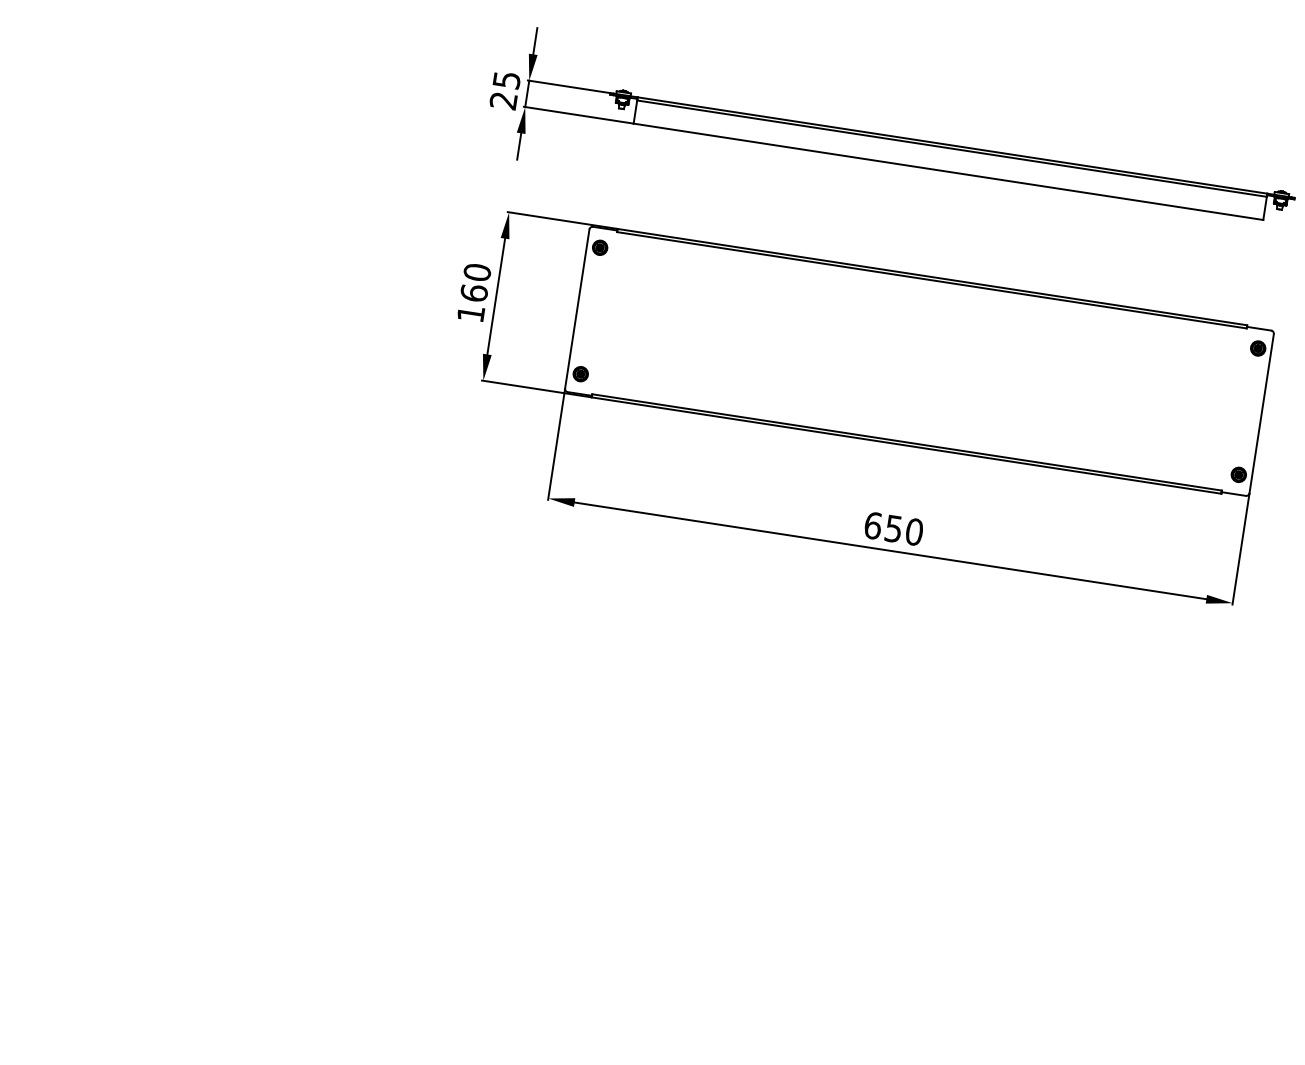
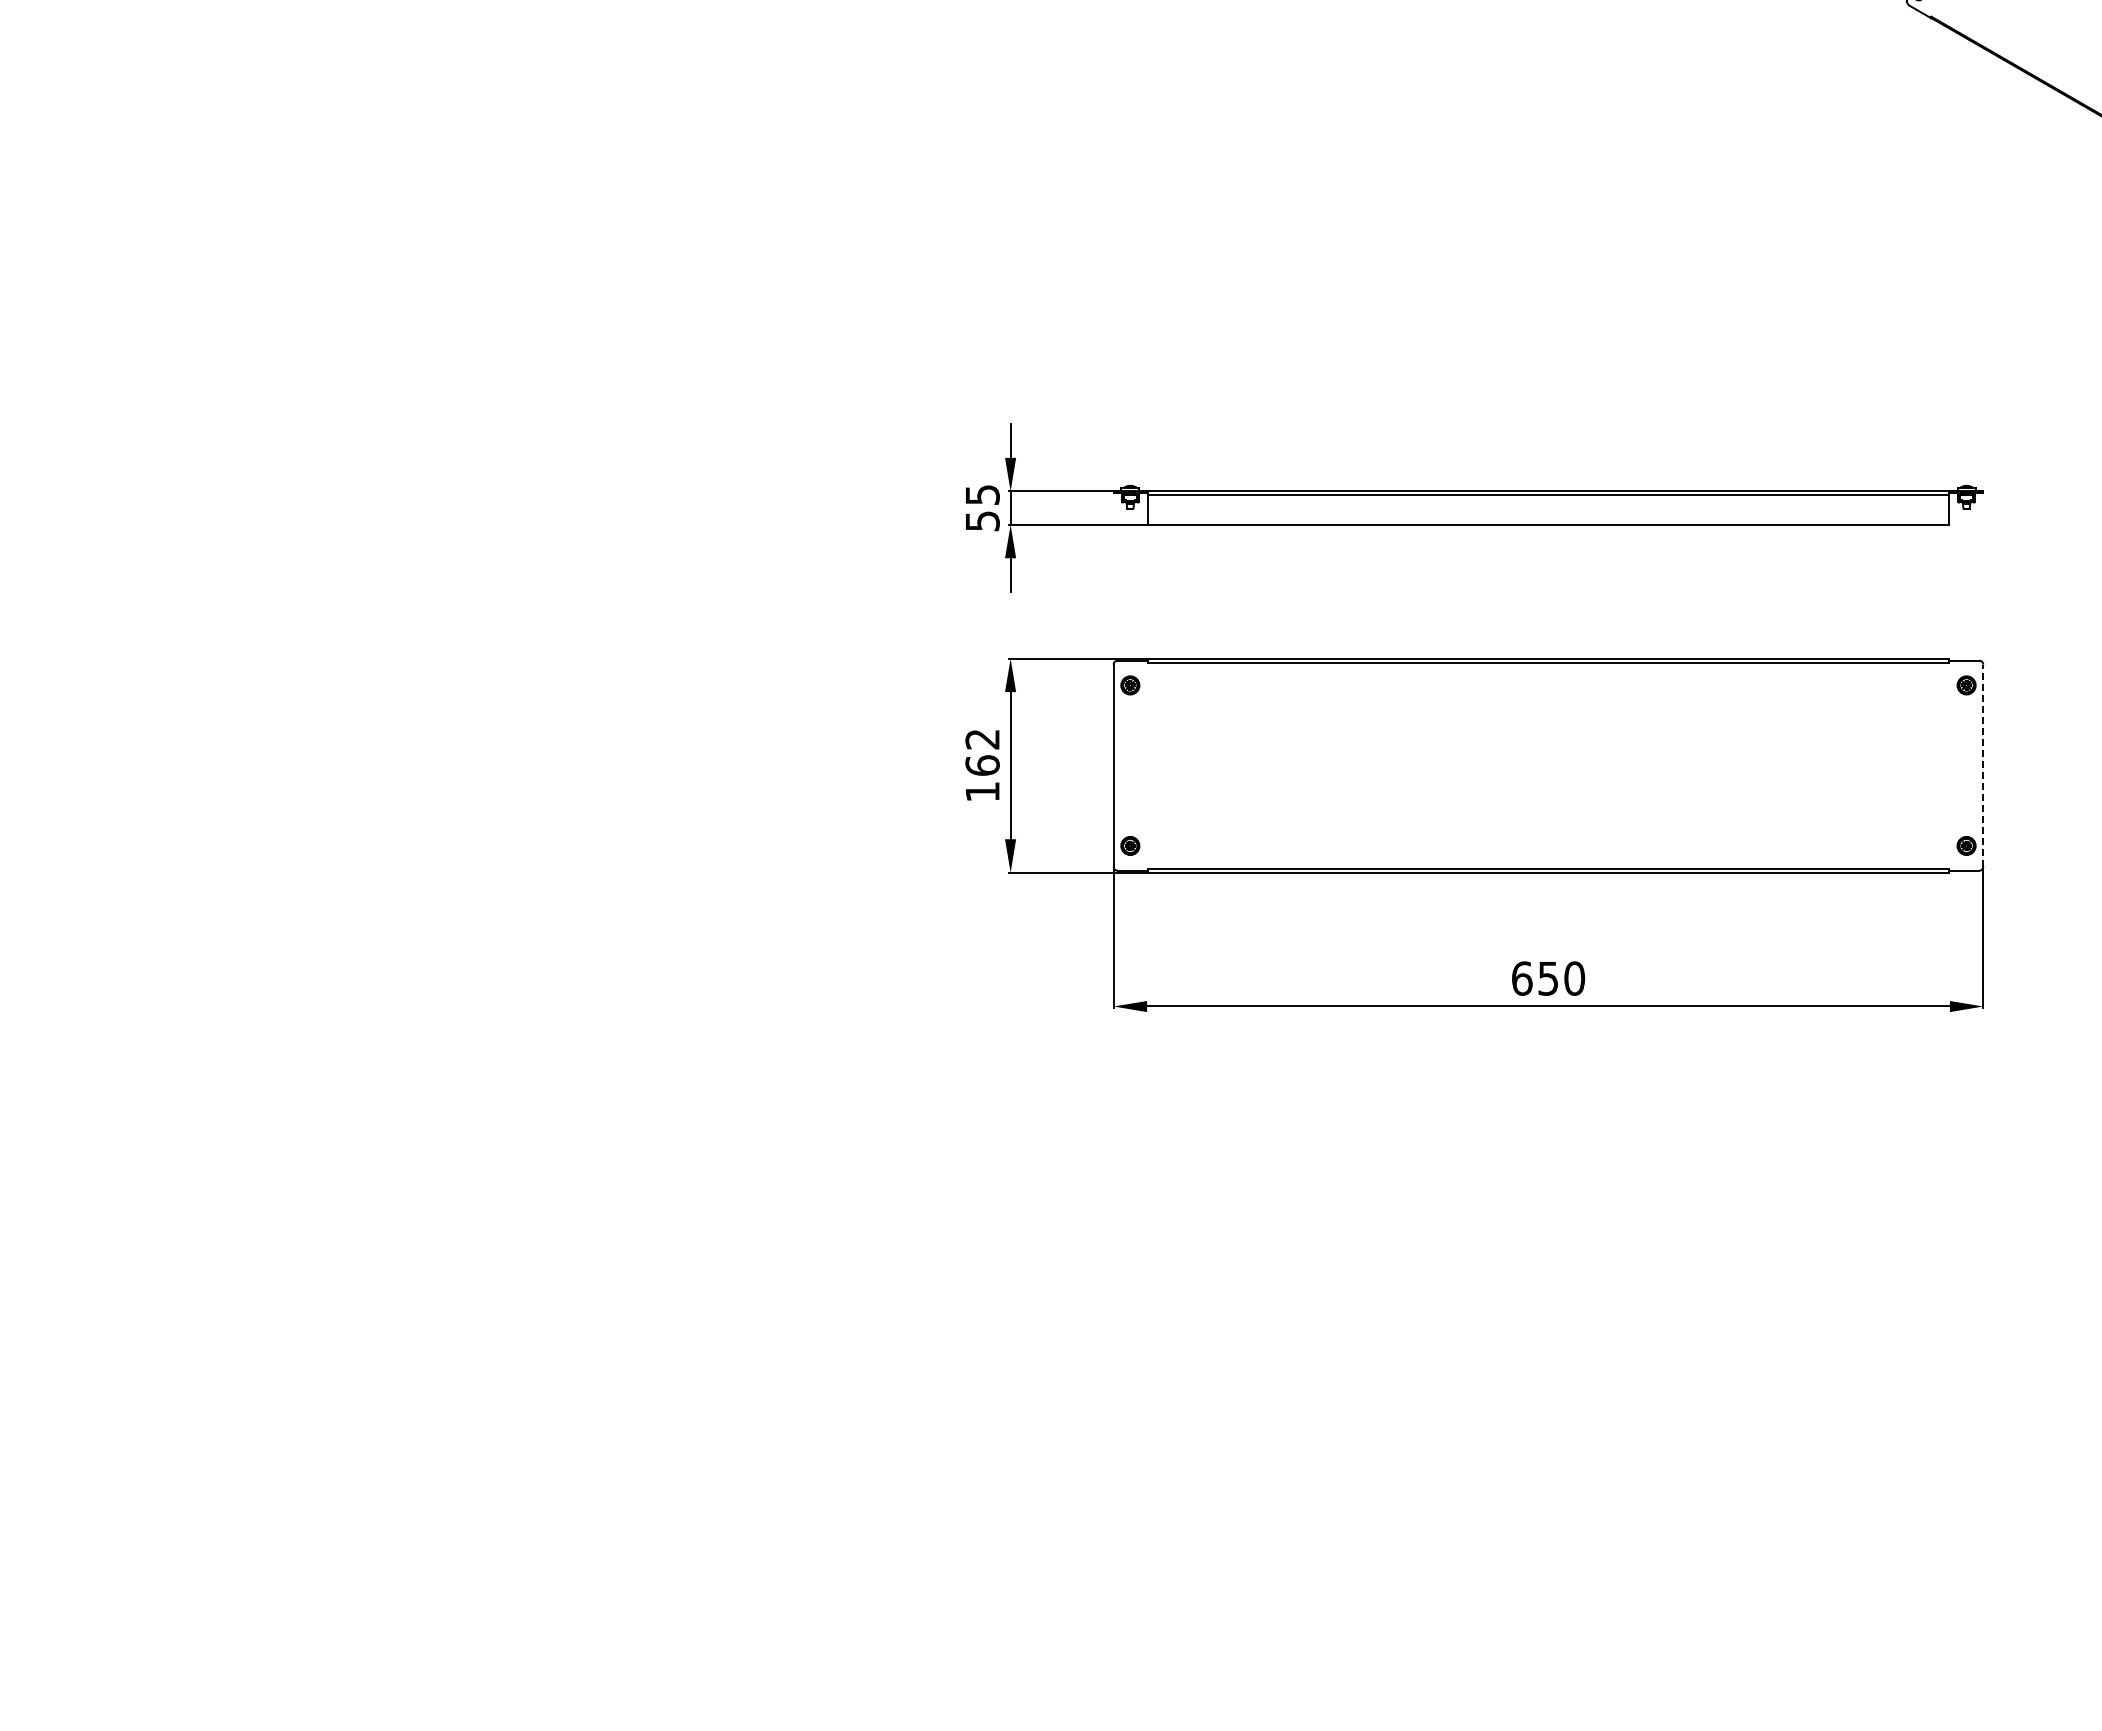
text: (503, 101) -> (982, 521), 25 -> 55
text: (477, 272) -> (982, 739), 160 -> 162
line: (1261, 413) -> (1983, 765), solid -> dashed

